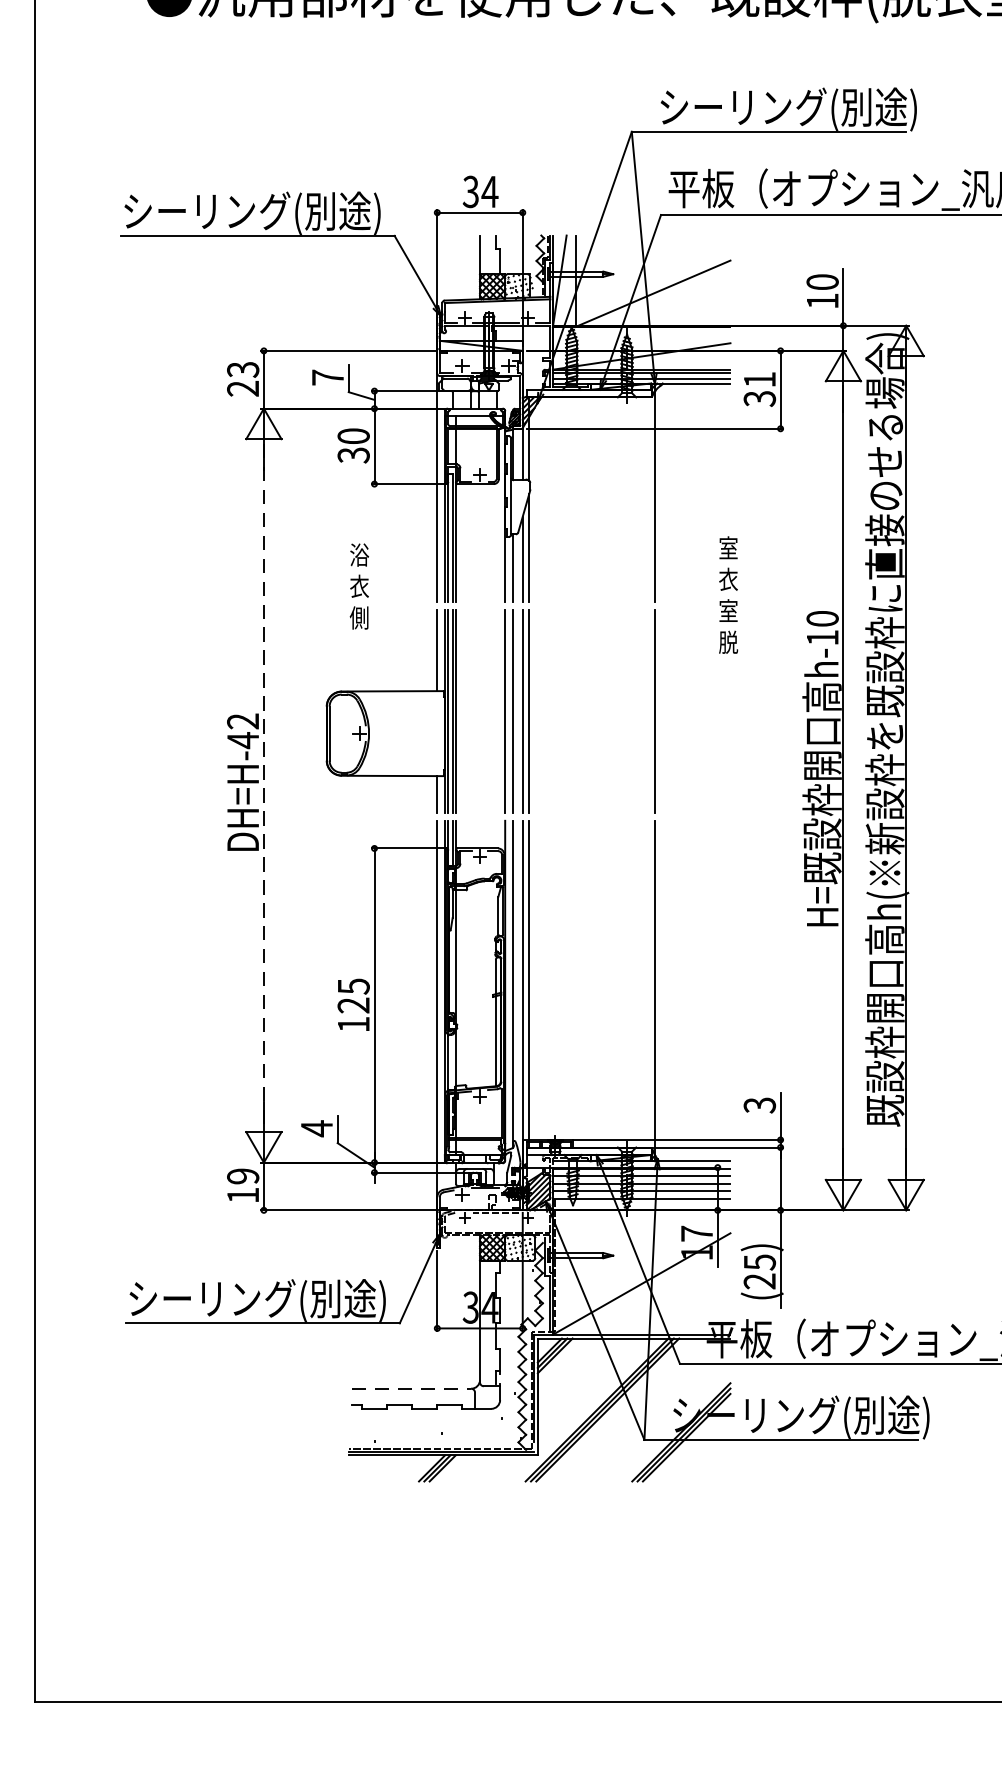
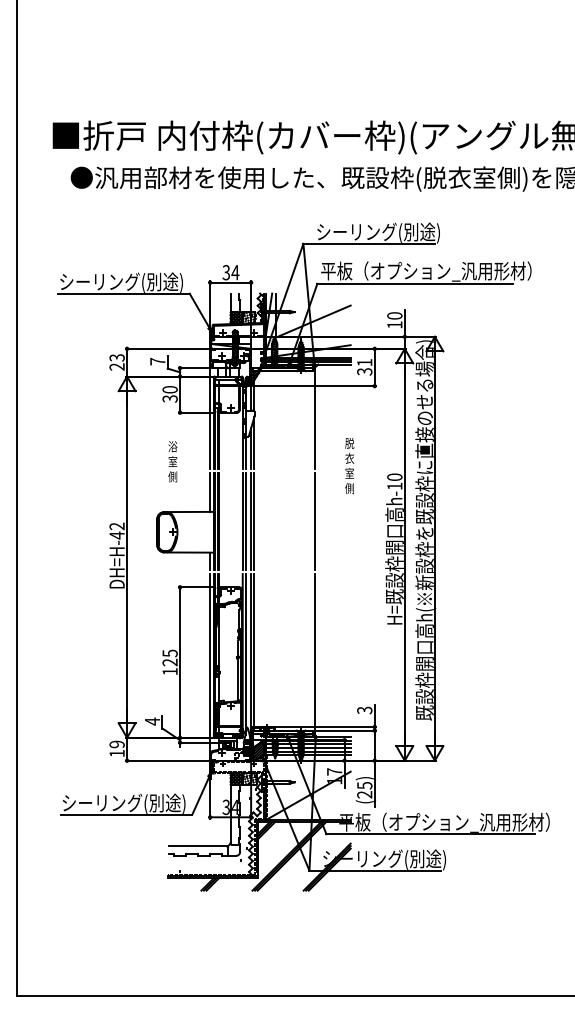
text: (727, 546) -> (349, 442), 室 -> 脱
text: (358, 585) -> (172, 461), 衣 -> 室
text: (727, 642) -> (349, 488), 脱 -> 側
line: (264, 786) -> (127, 557), dashed -> solid
line: (410, 1389) -> (197, 846), dashed -> solid

